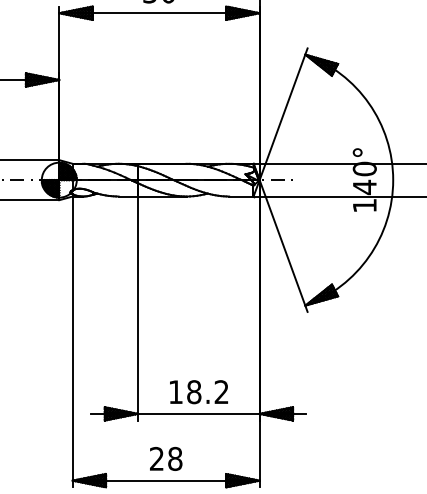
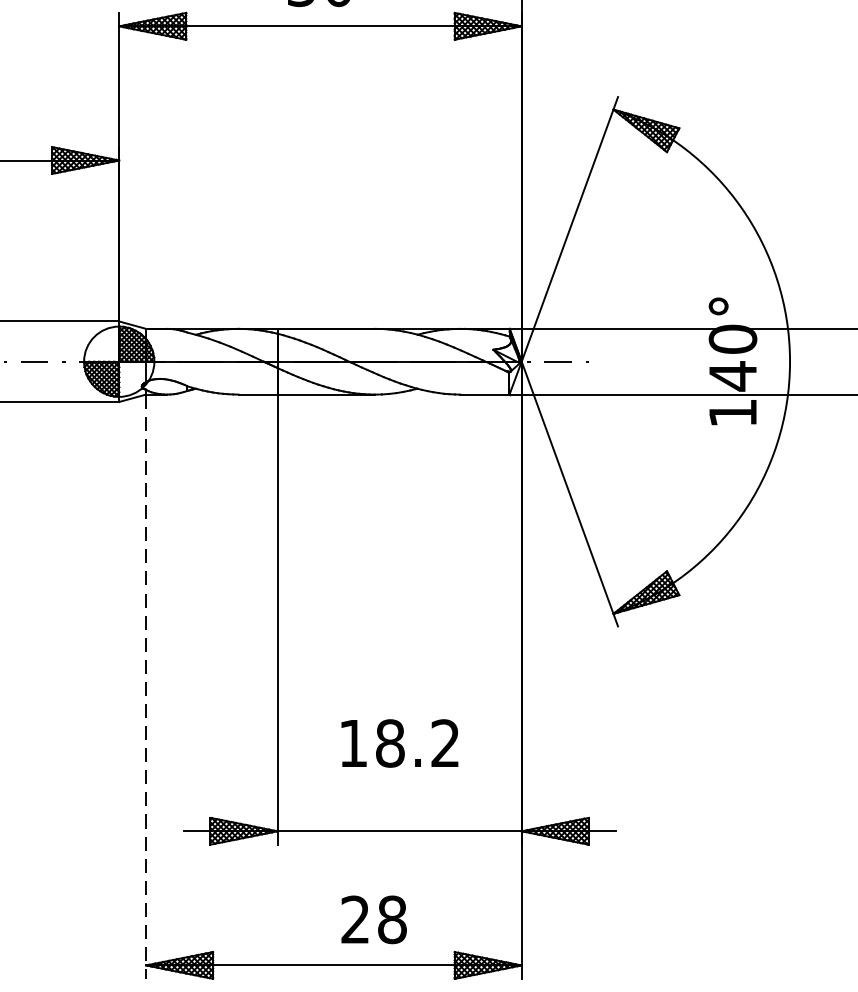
line: (72, 342) -> (145, 687), solid -> dashed
text: (198, 392) -> (398, 744), moved
text: (166, 458) -> (374, 918), moved

